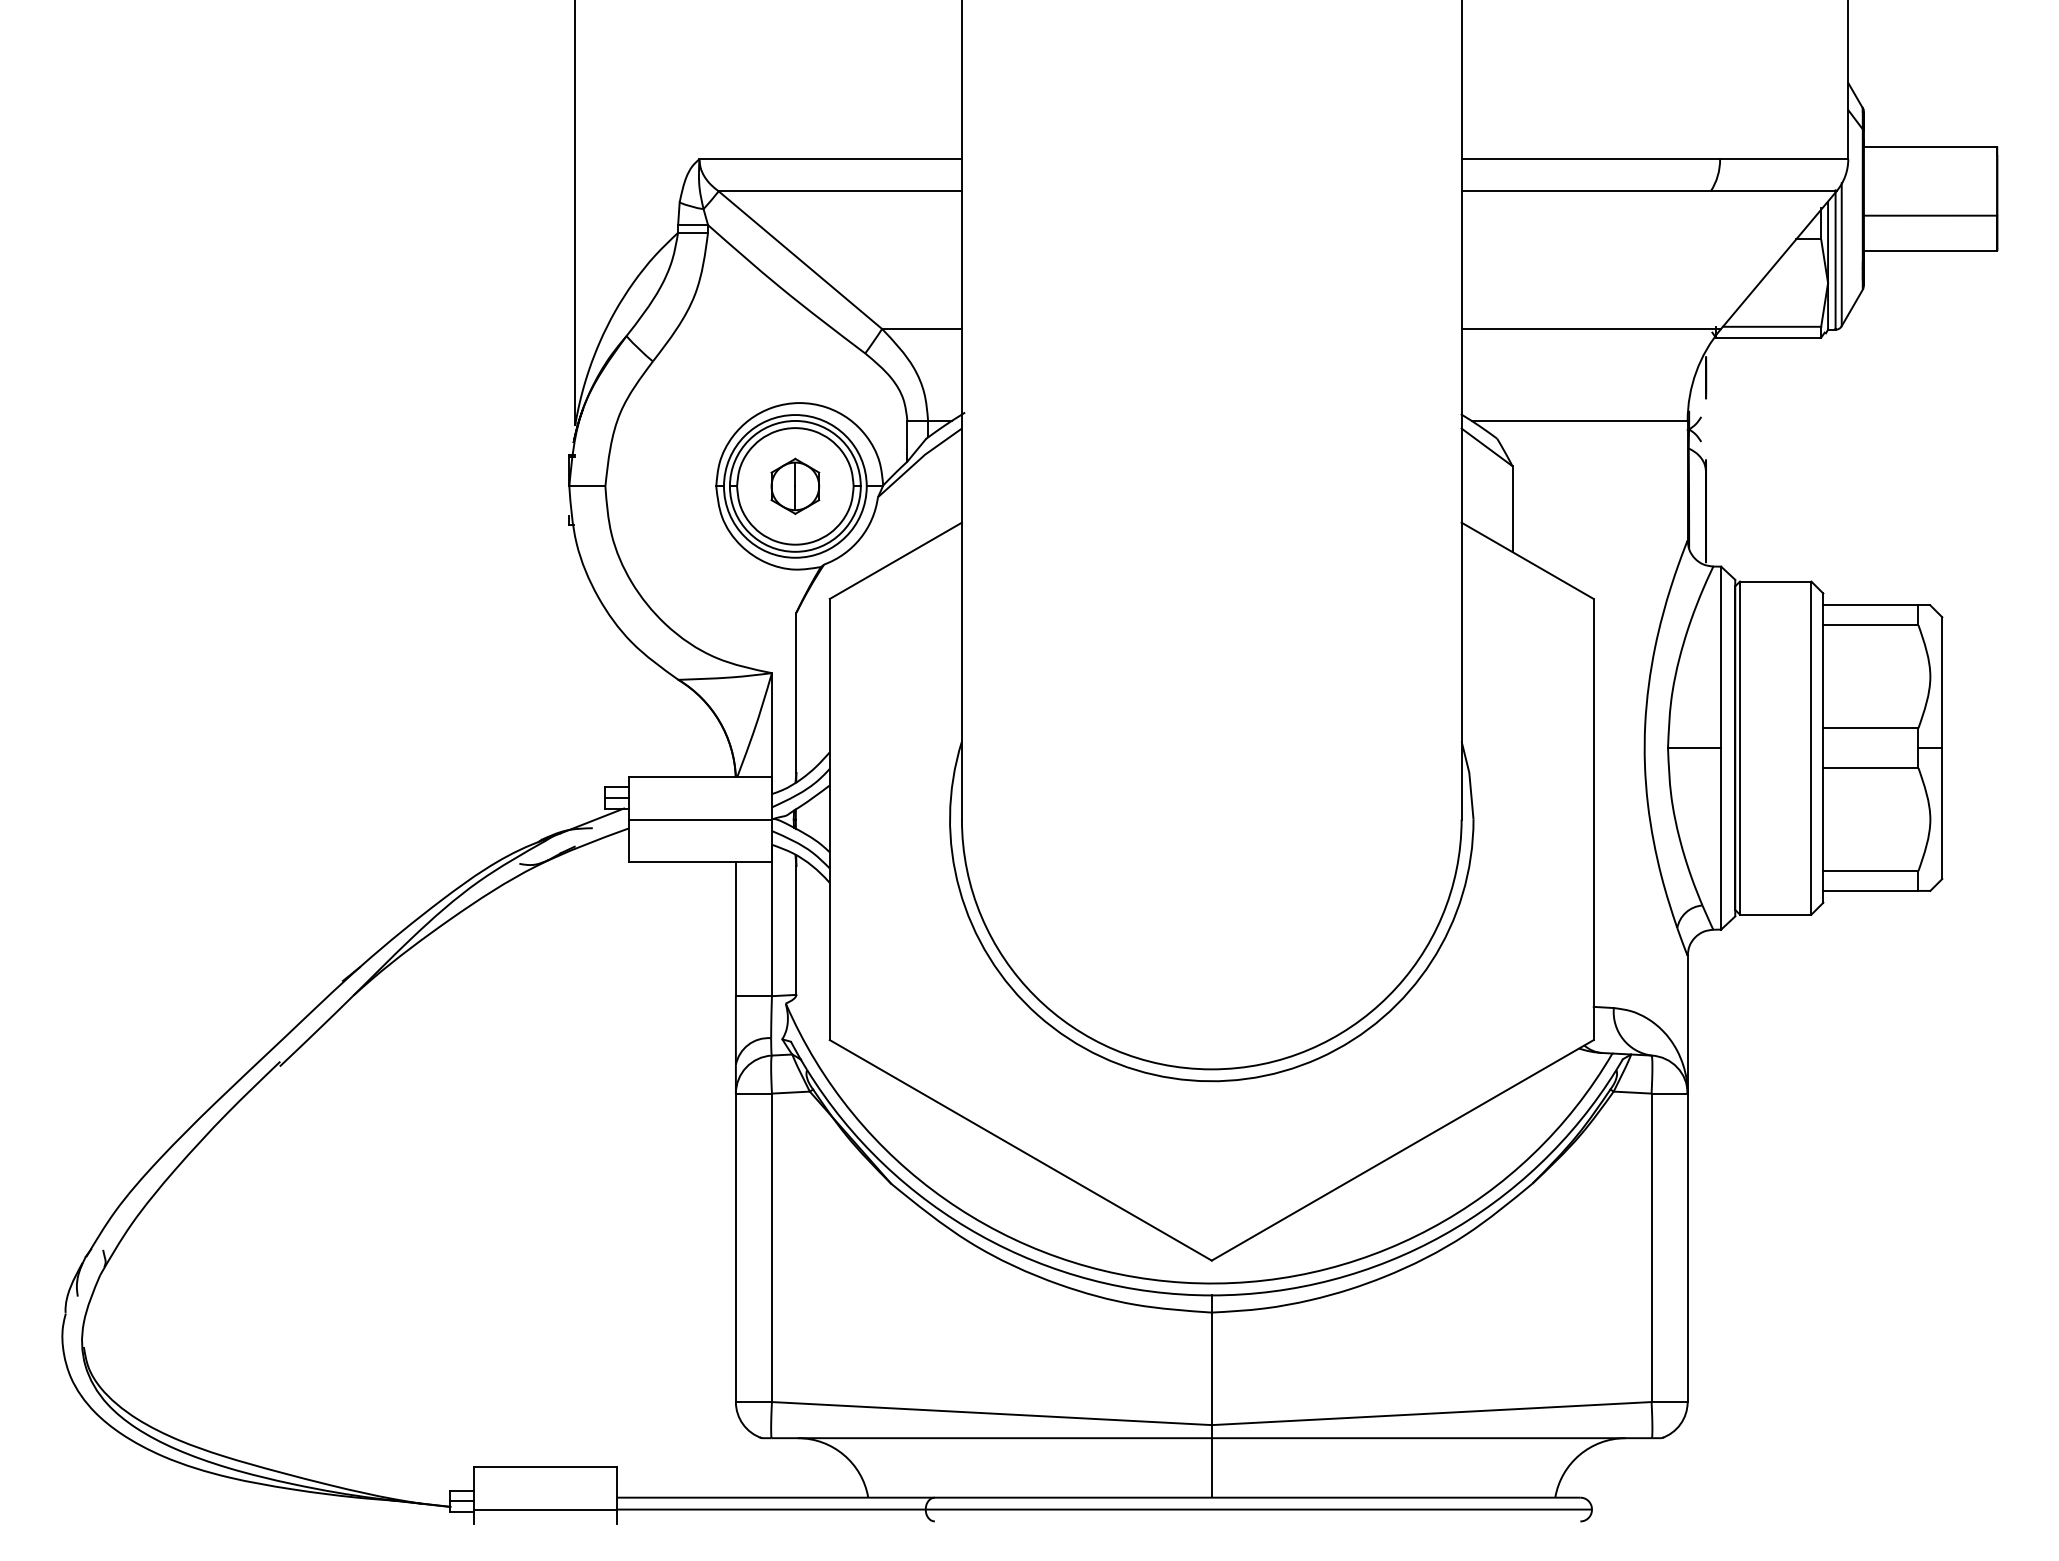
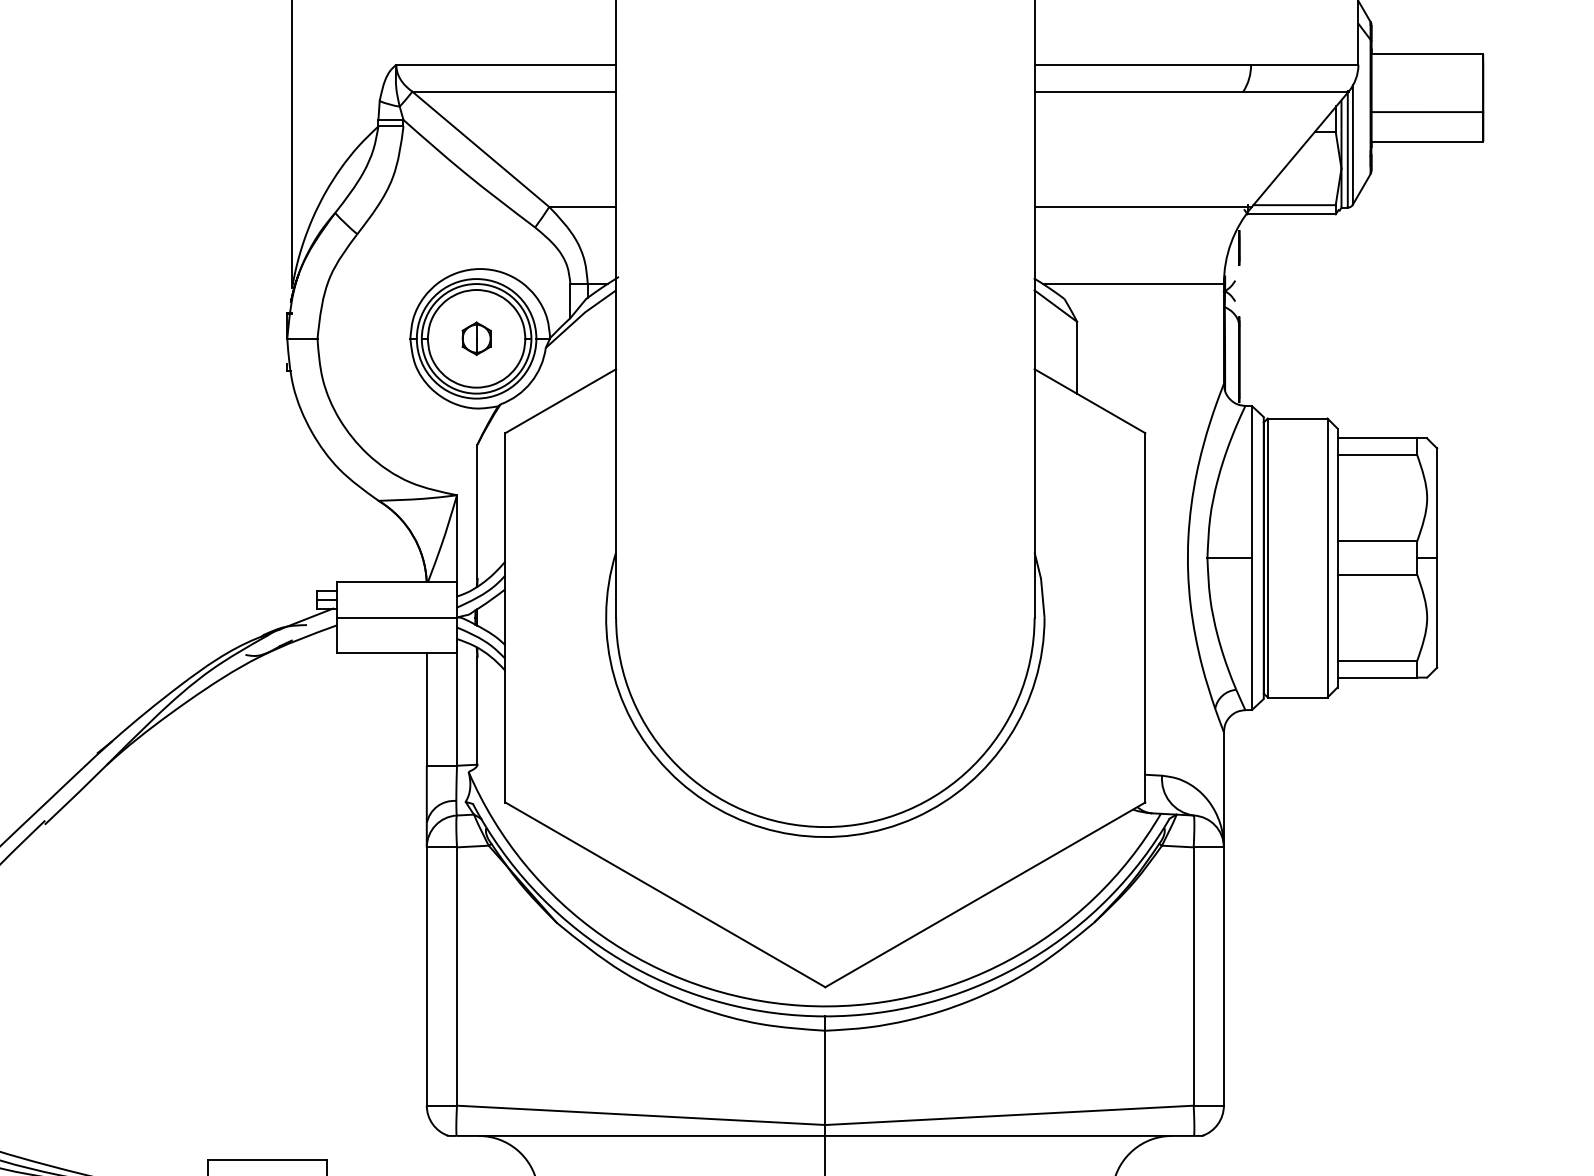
part: (795, 485) -> (476, 338), size x0.7

